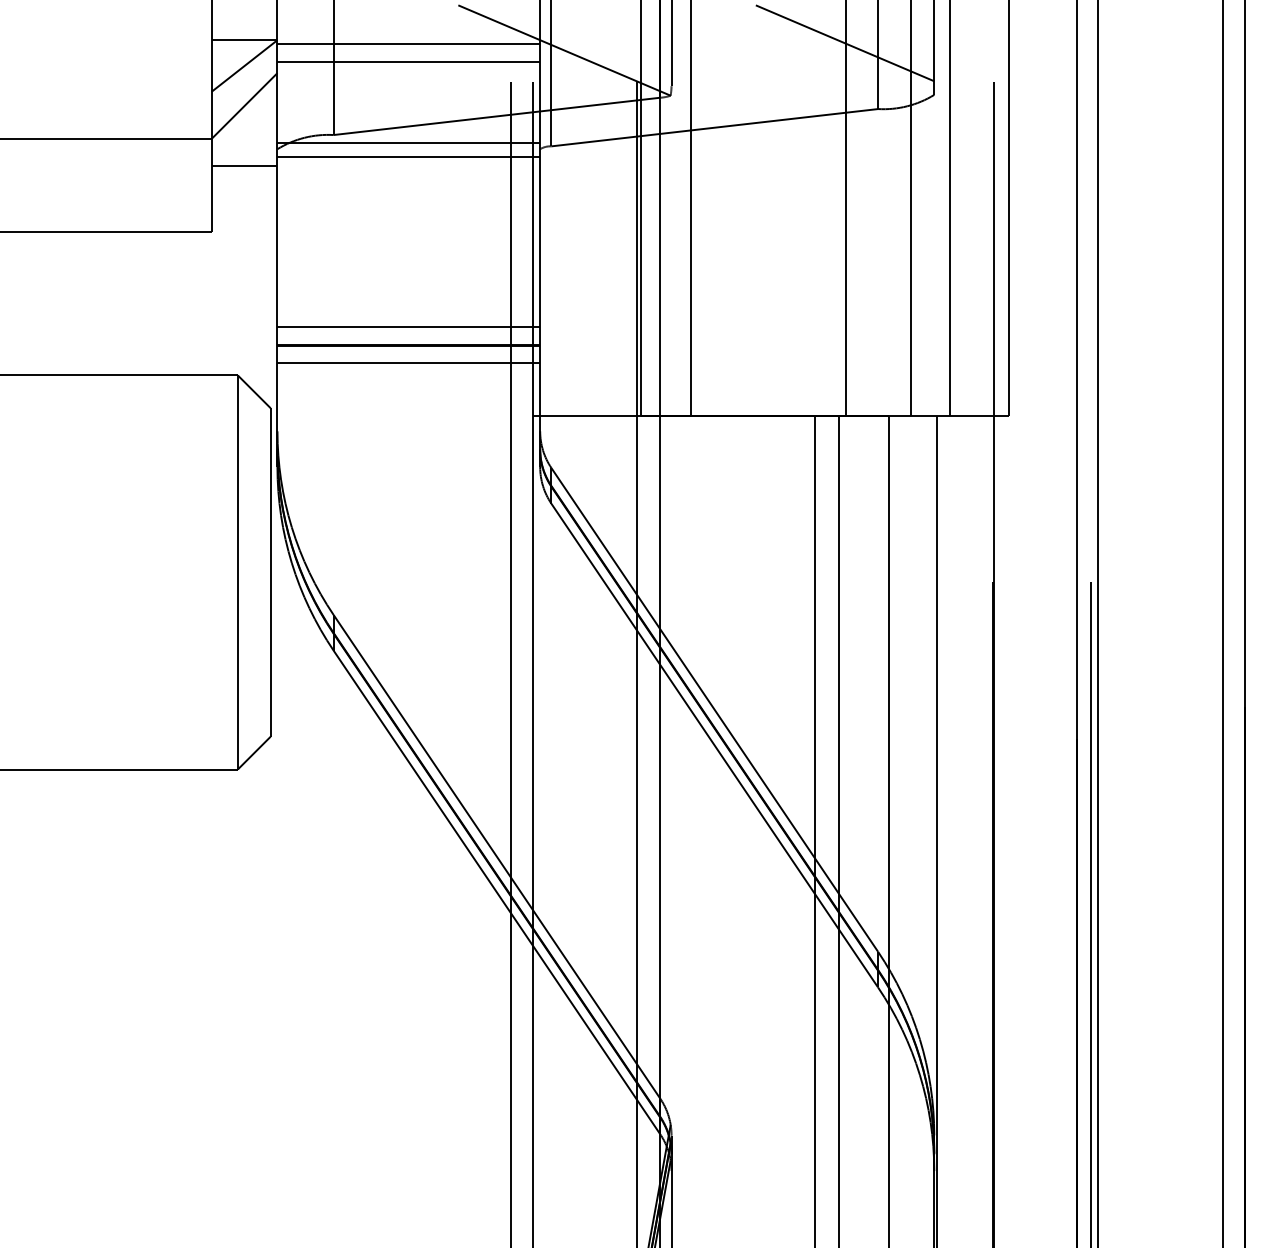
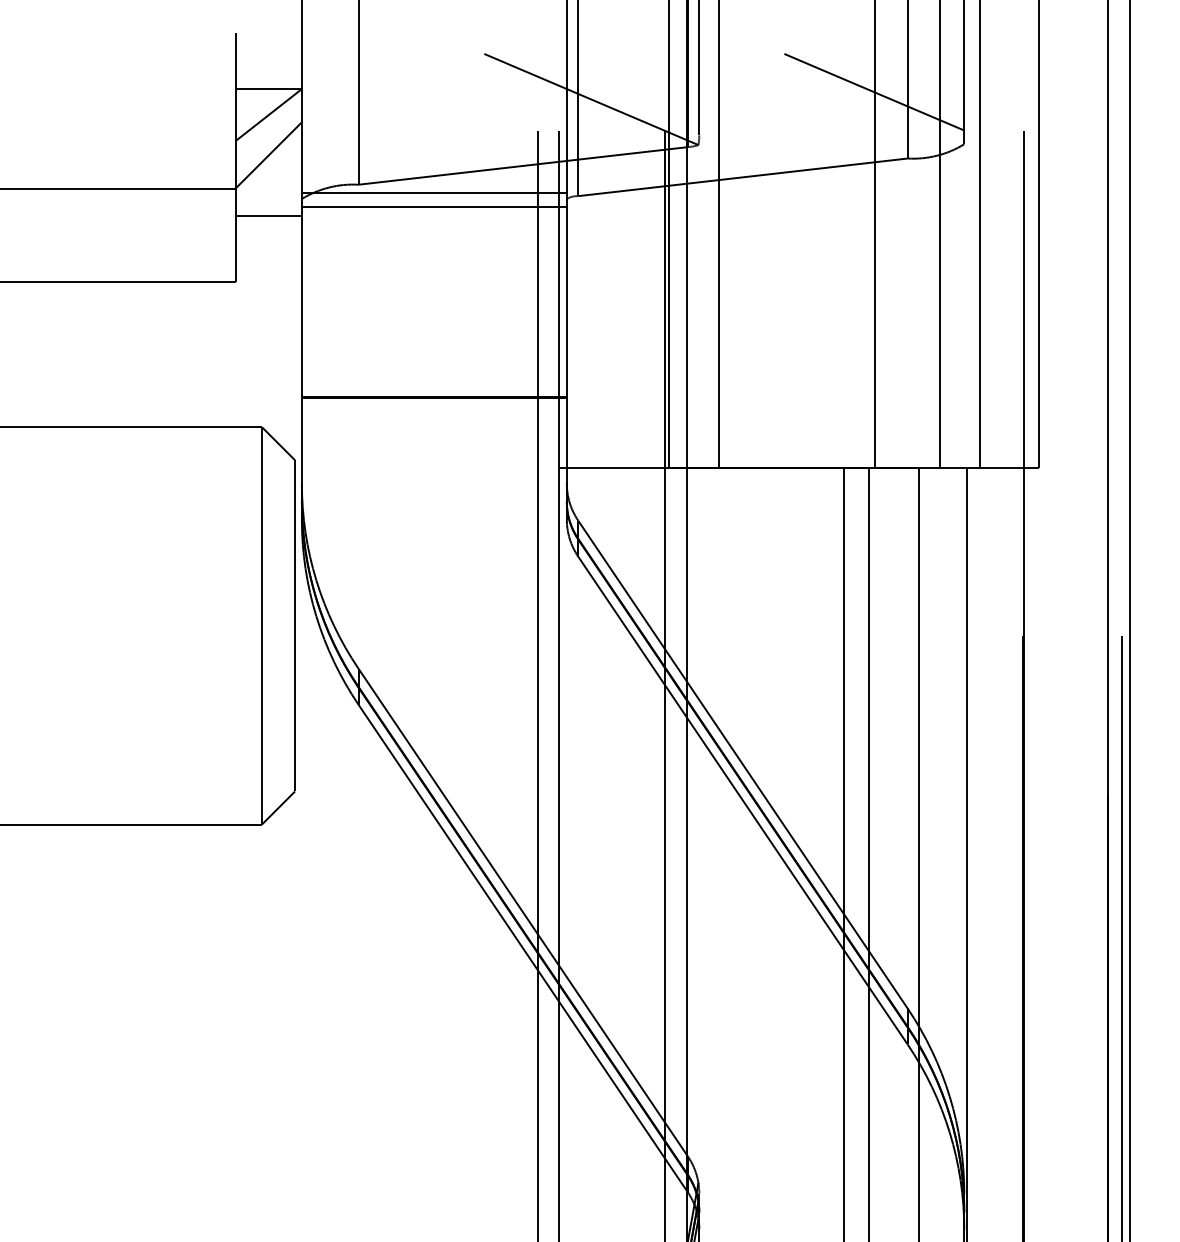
line: (408, 44) -> (434, 93), removed
line: (408, 61) -> (434, 110), removed
line: (408, 327) -> (434, 378), removed
line: (408, 363) -> (434, 415), removed

